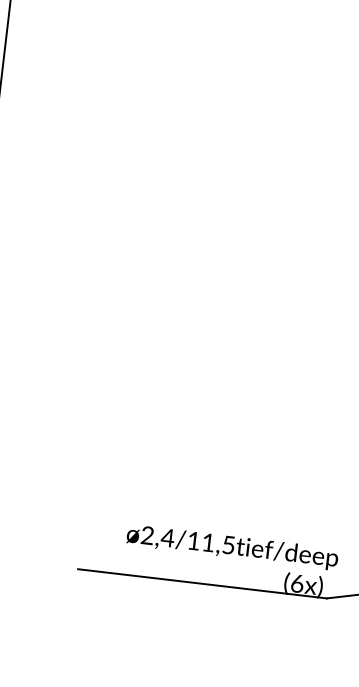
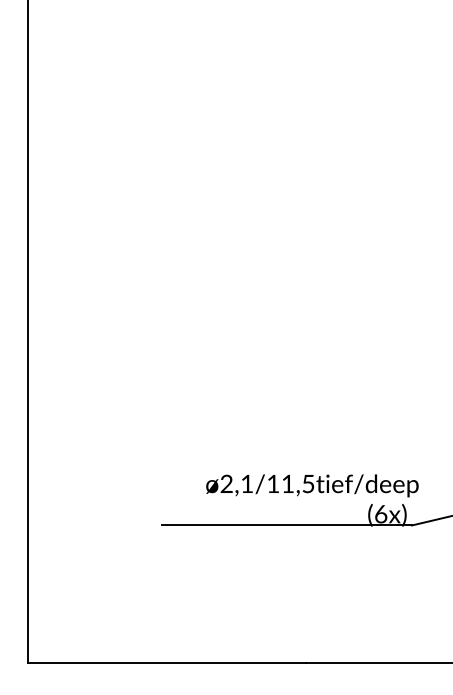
text: (167, 537) -> (246, 483), ø2,4/11,5tief/deep -> ø2,1/11,5tief/deep

